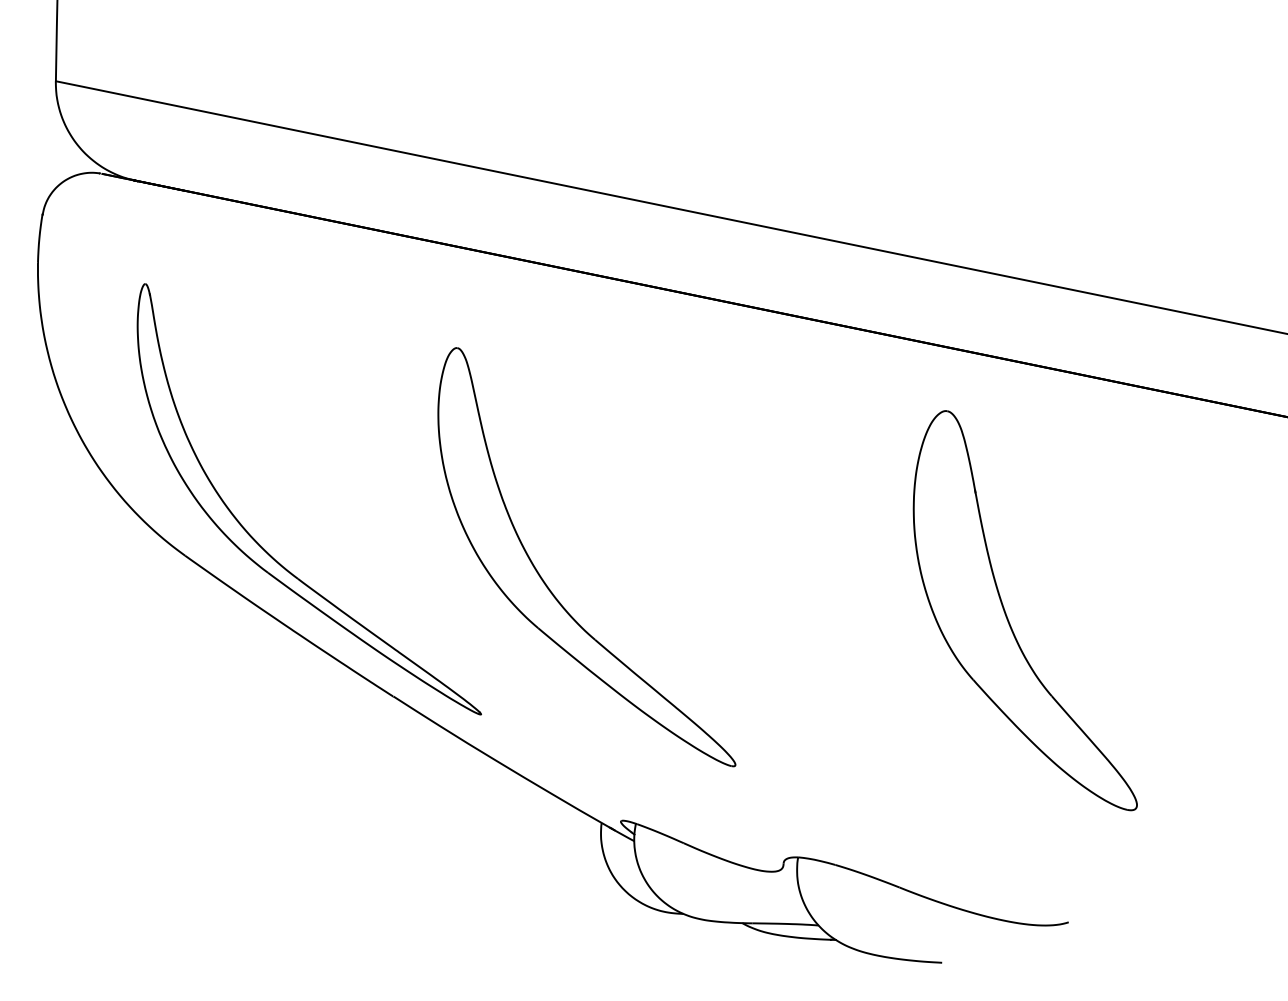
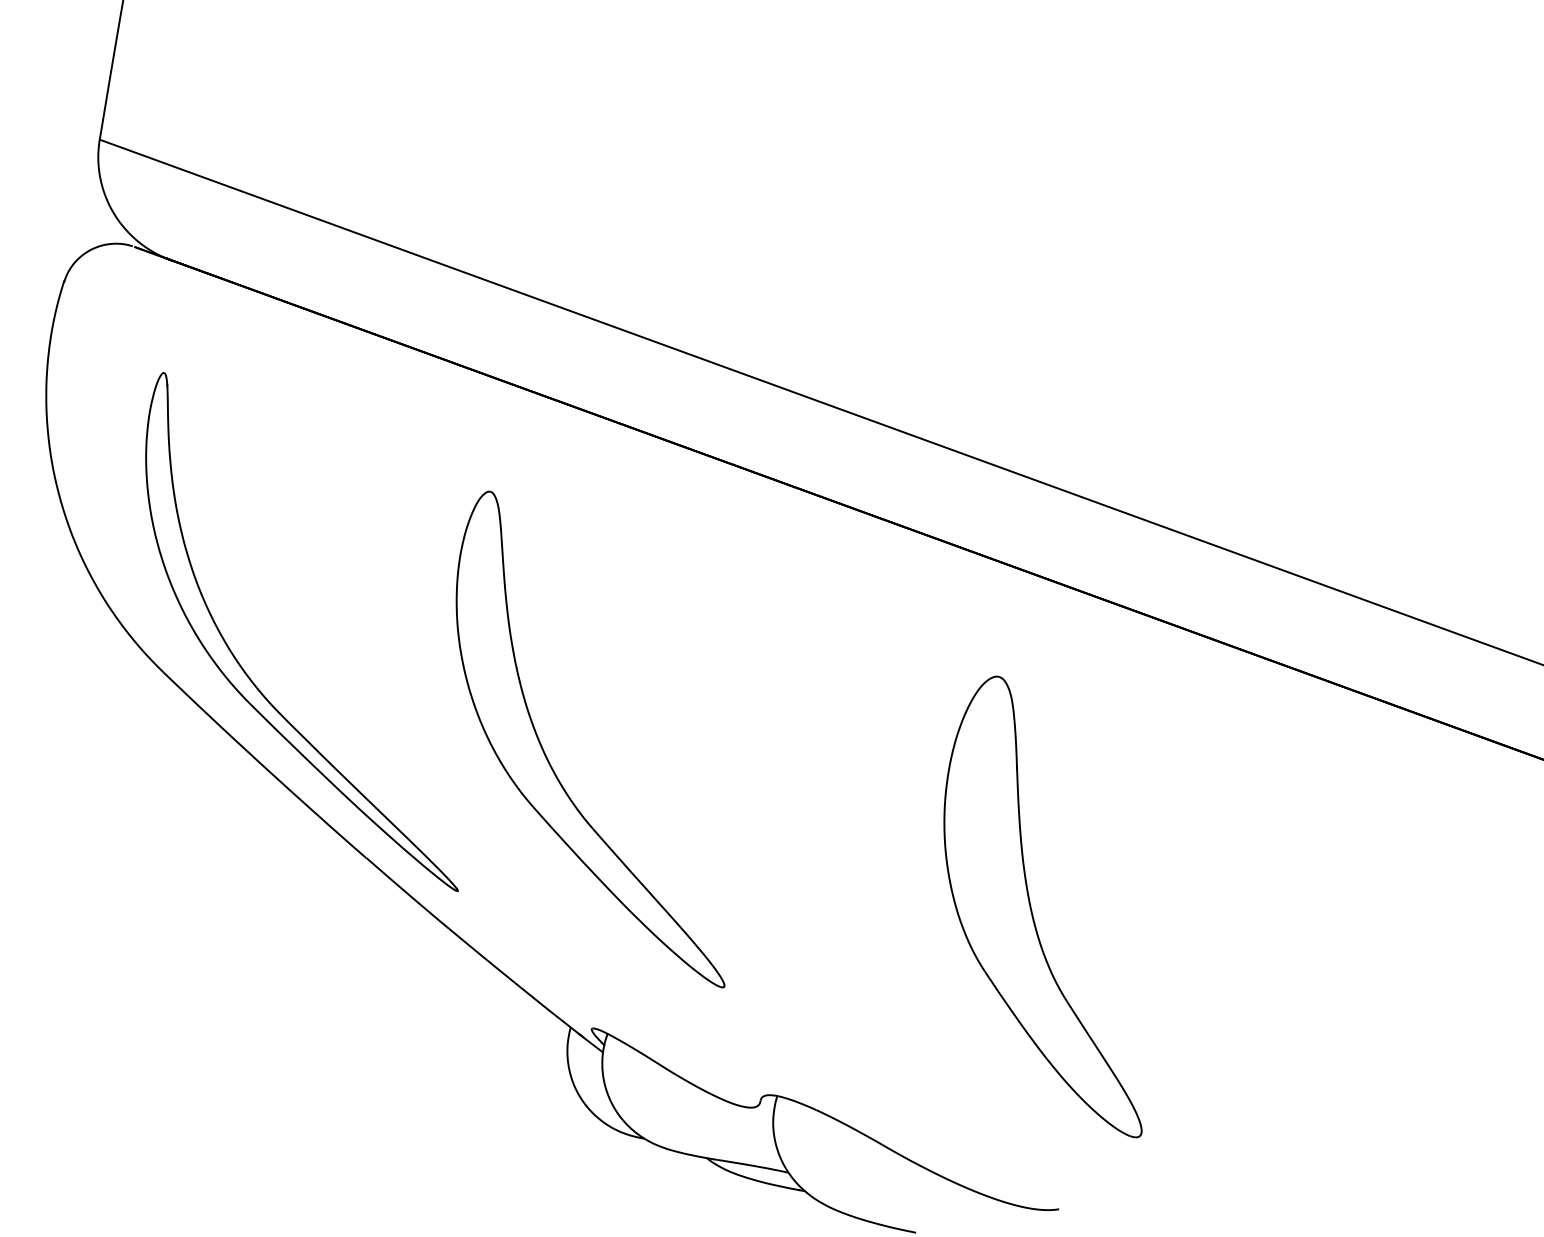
part: (1008, 618) -> (1032, 910), moved

